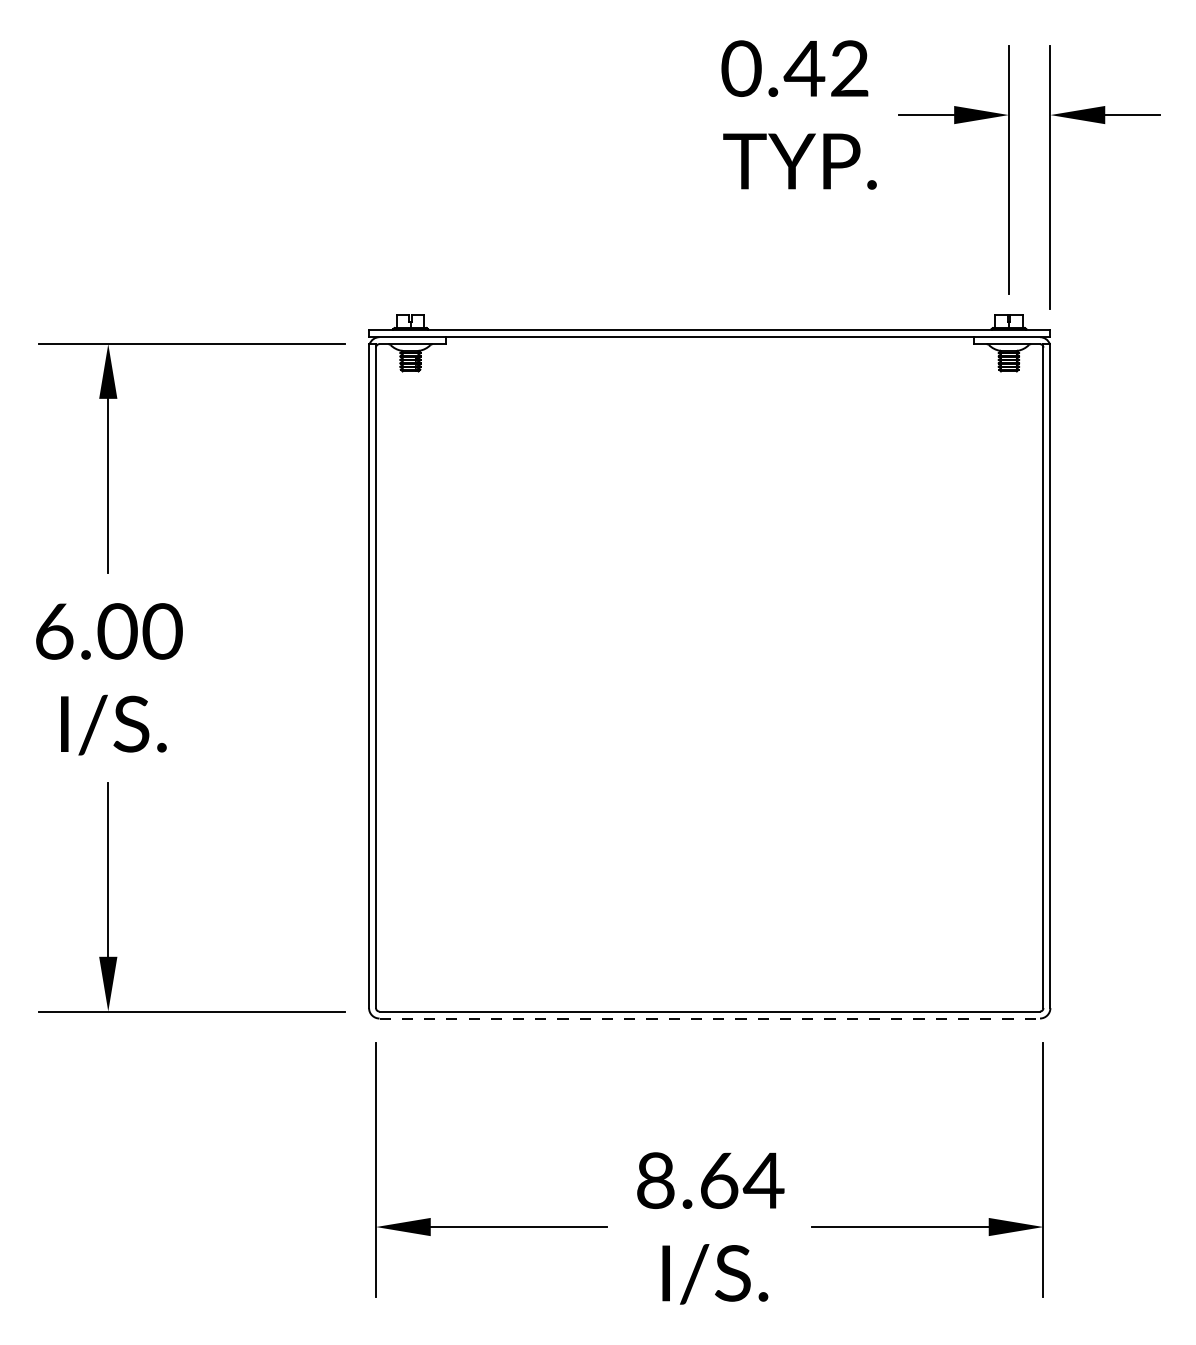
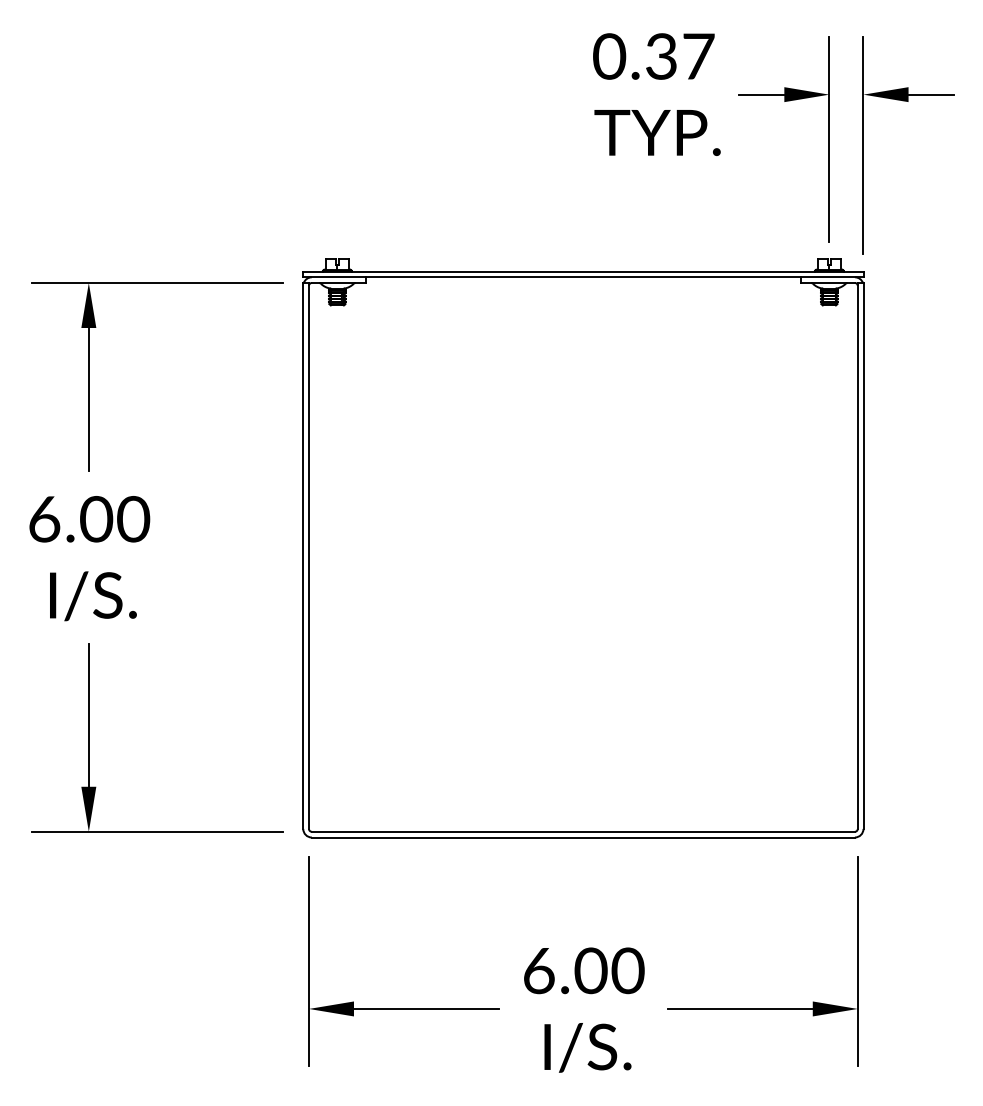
text: (826, 68) -> (679, 56), 0.42 -> 0.37
line: (709, 1018) -> (583, 837), dashed -> solid
text: (709, 1180) -> (583, 970), 8.64 -> 6.00

